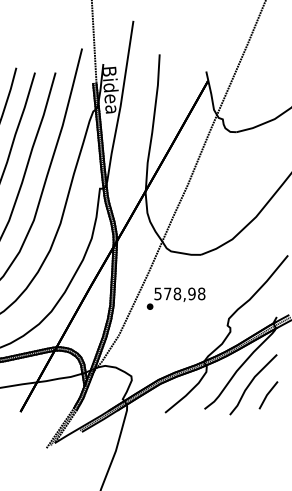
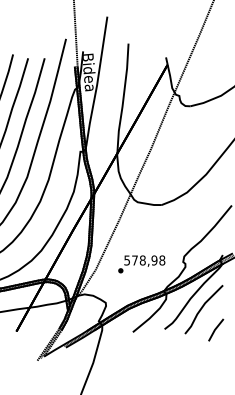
text: (175, 298) -> (141, 264), moved
line: (268, 394) -> (216, 329), moved

